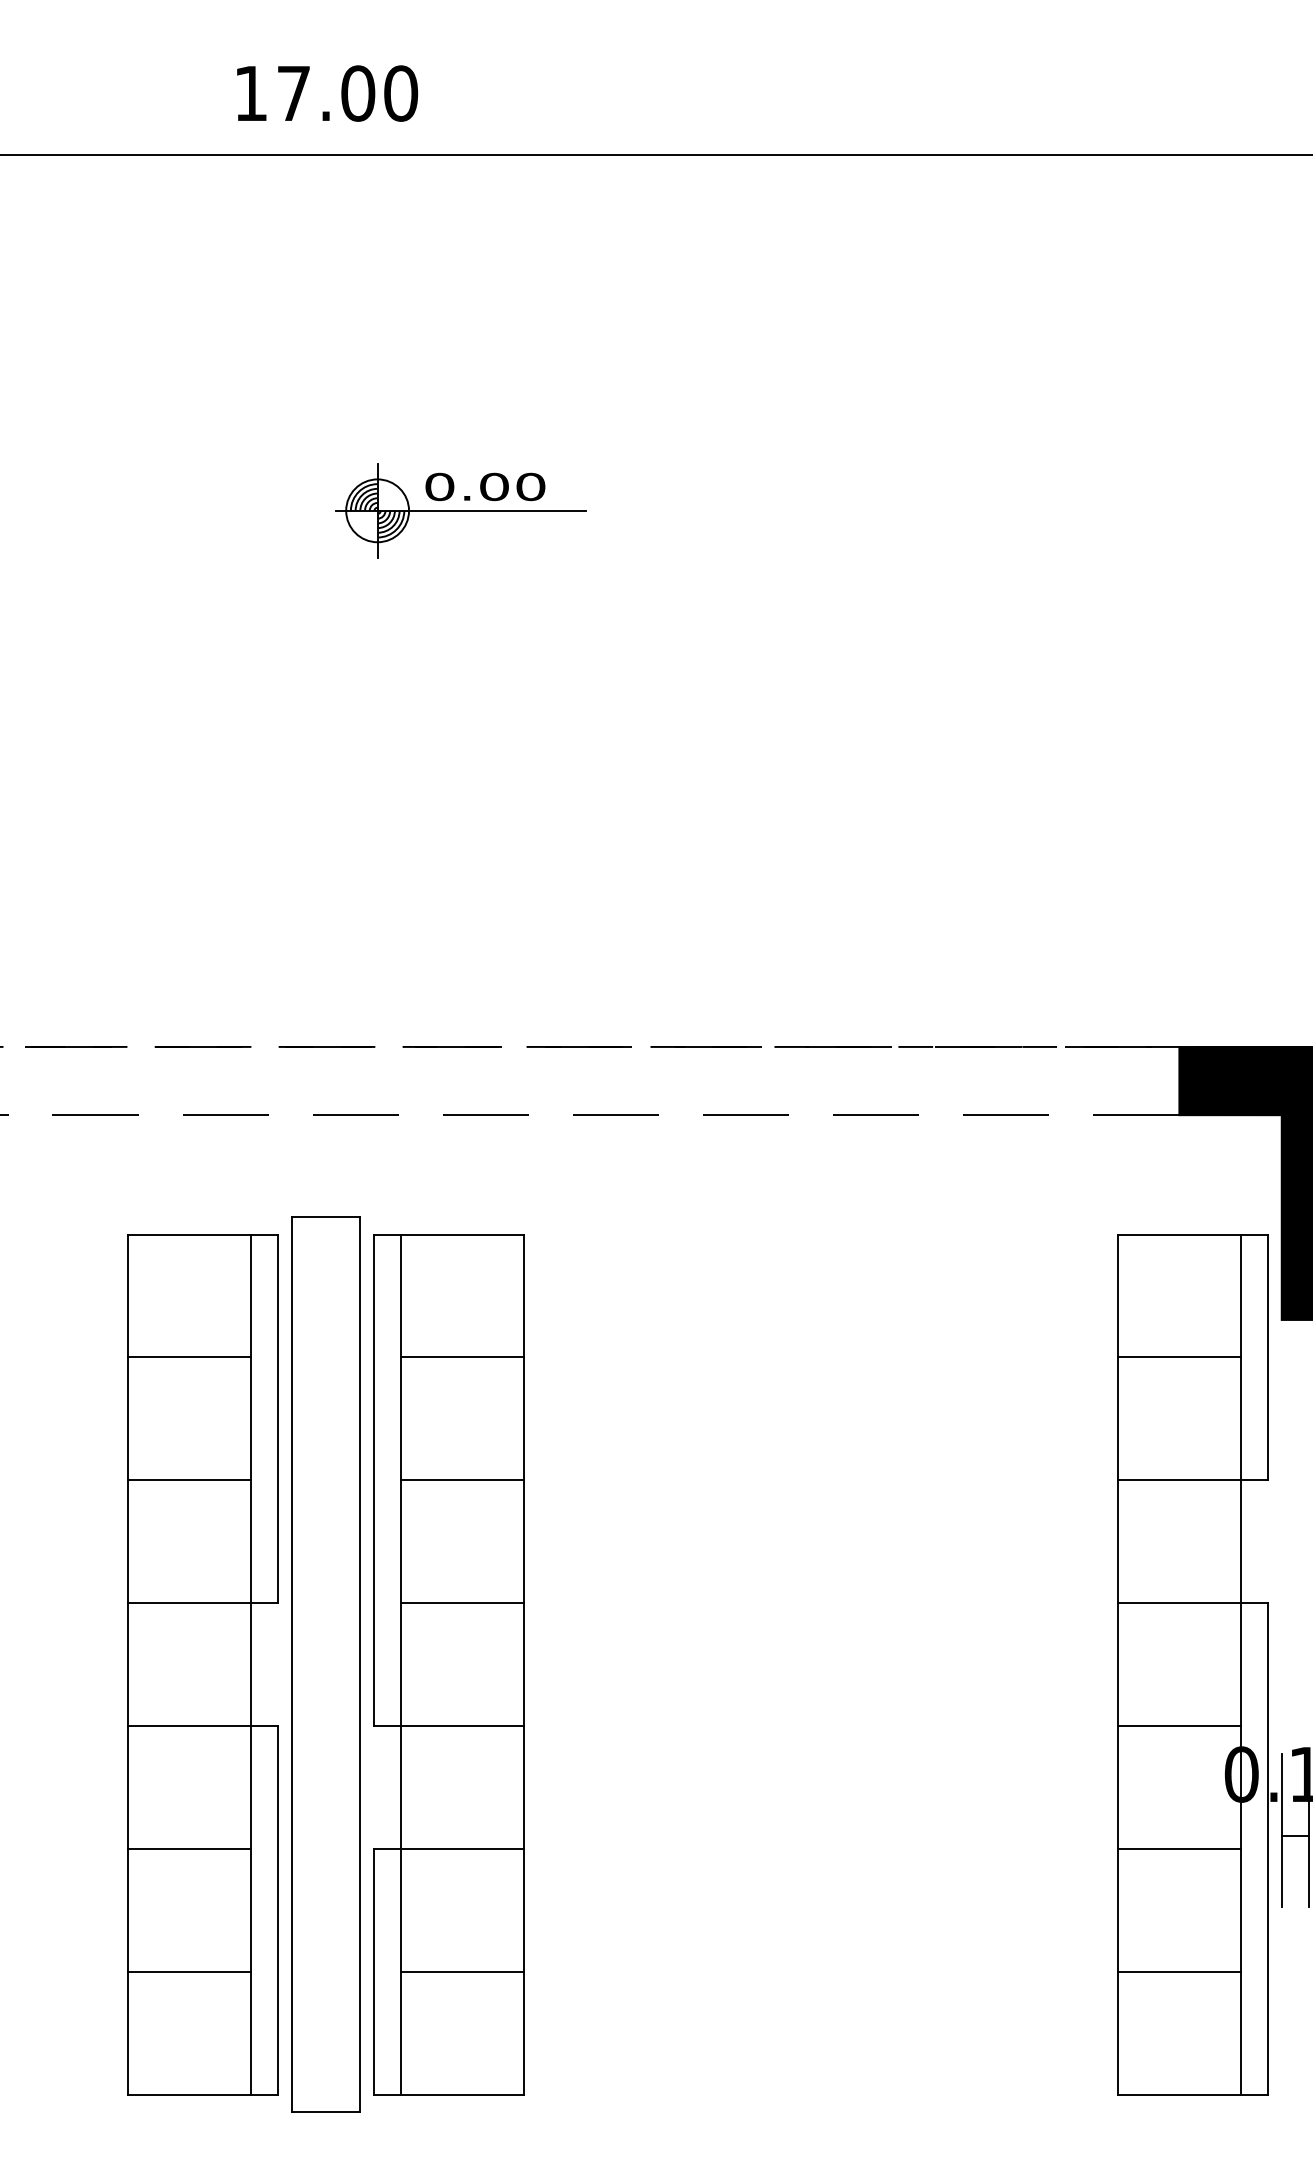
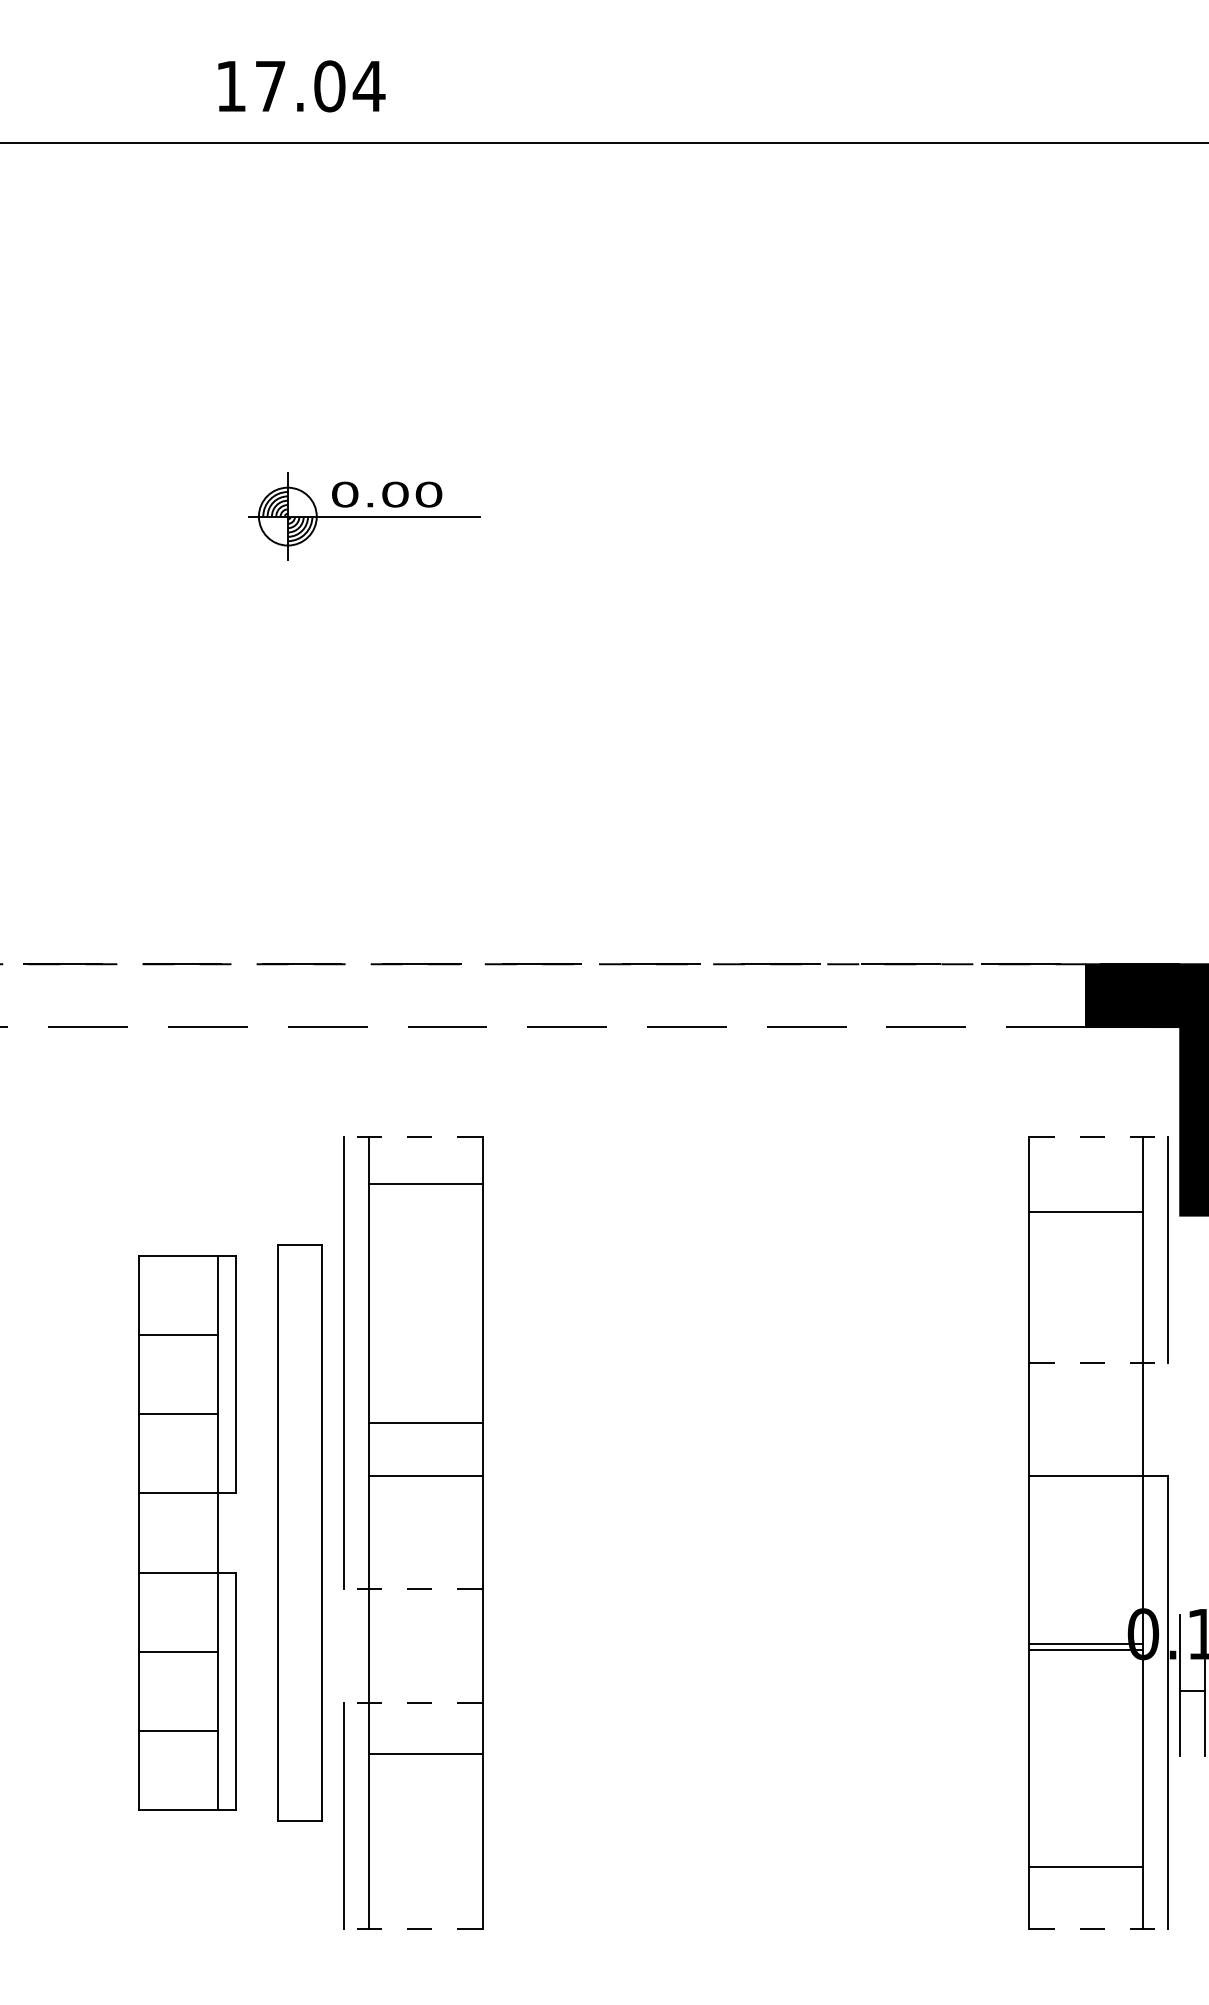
text: (400, 93) -> (368, 86), 17.00 -> 17.04
part: (460, 510) -> (364, 516), moved
line: (448, 1234) -> (412, 1136), solid -> dashed
line: (1193, 1234) -> (1098, 1136), solid -> dashed
line: (462, 1357) -> (425, 1183), moved
line: (1178, 1357) -> (1085, 1212), moved
line: (462, 1480) -> (425, 1423), moved
line: (1193, 1480) -> (1098, 1363), solid -> dashed
part: (202, 1664) -> (186, 1532), size x0.7
part: (325, 1664) -> (299, 1532), size x0.7
line: (448, 1725) -> (412, 1589), solid -> dashed
line: (1178, 1725) -> (1085, 1649), moved
line: (448, 1848) -> (412, 1702), solid -> dashed
line: (1178, 1848) -> (1085, 1643), moved
line: (462, 1971) -> (425, 1753), moved
line: (1178, 1971) -> (1085, 1867), moved
line: (448, 2094) -> (412, 1928), solid -> dashed
line: (1193, 2094) -> (1098, 1928), solid -> dashed

